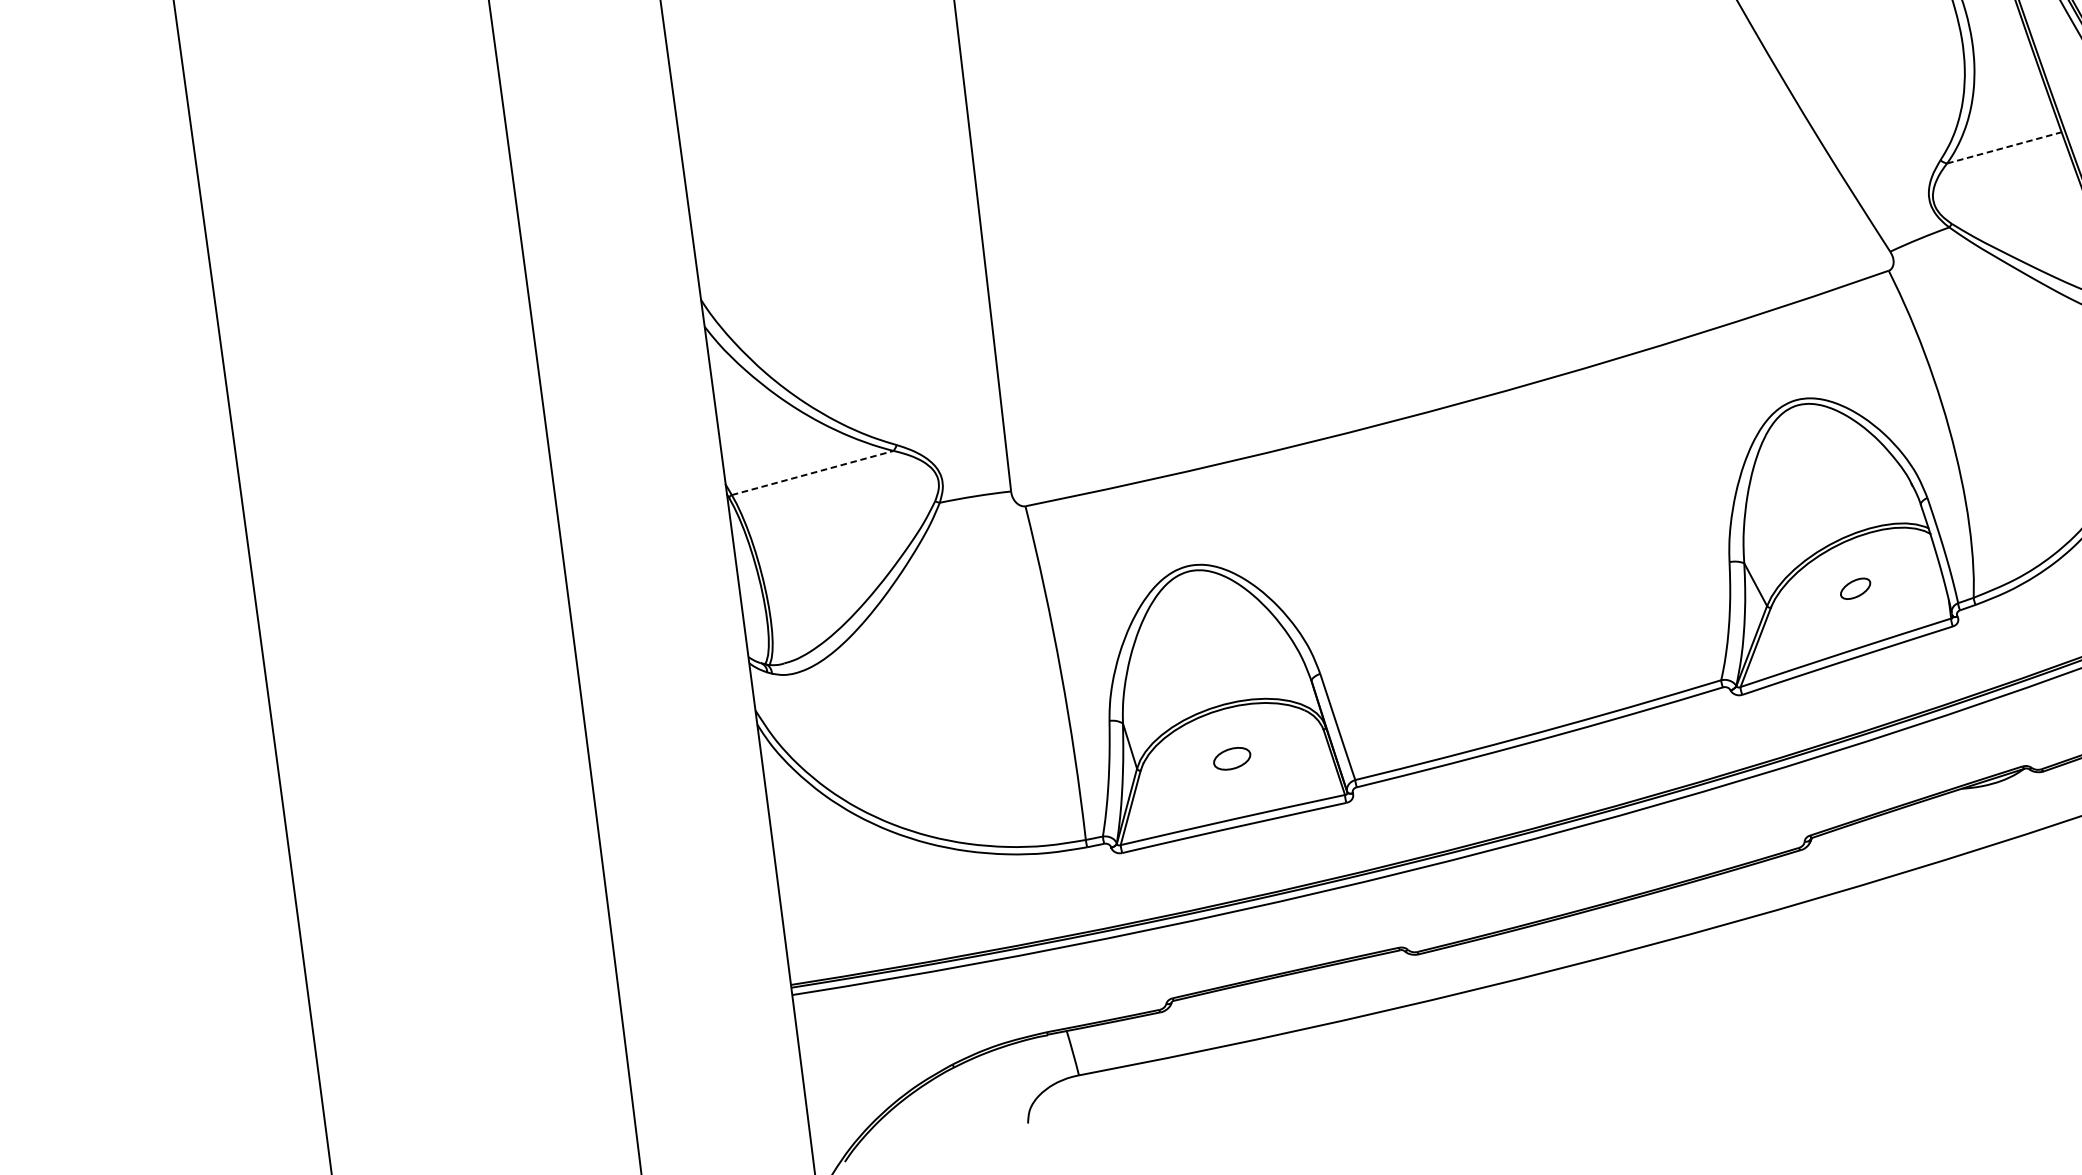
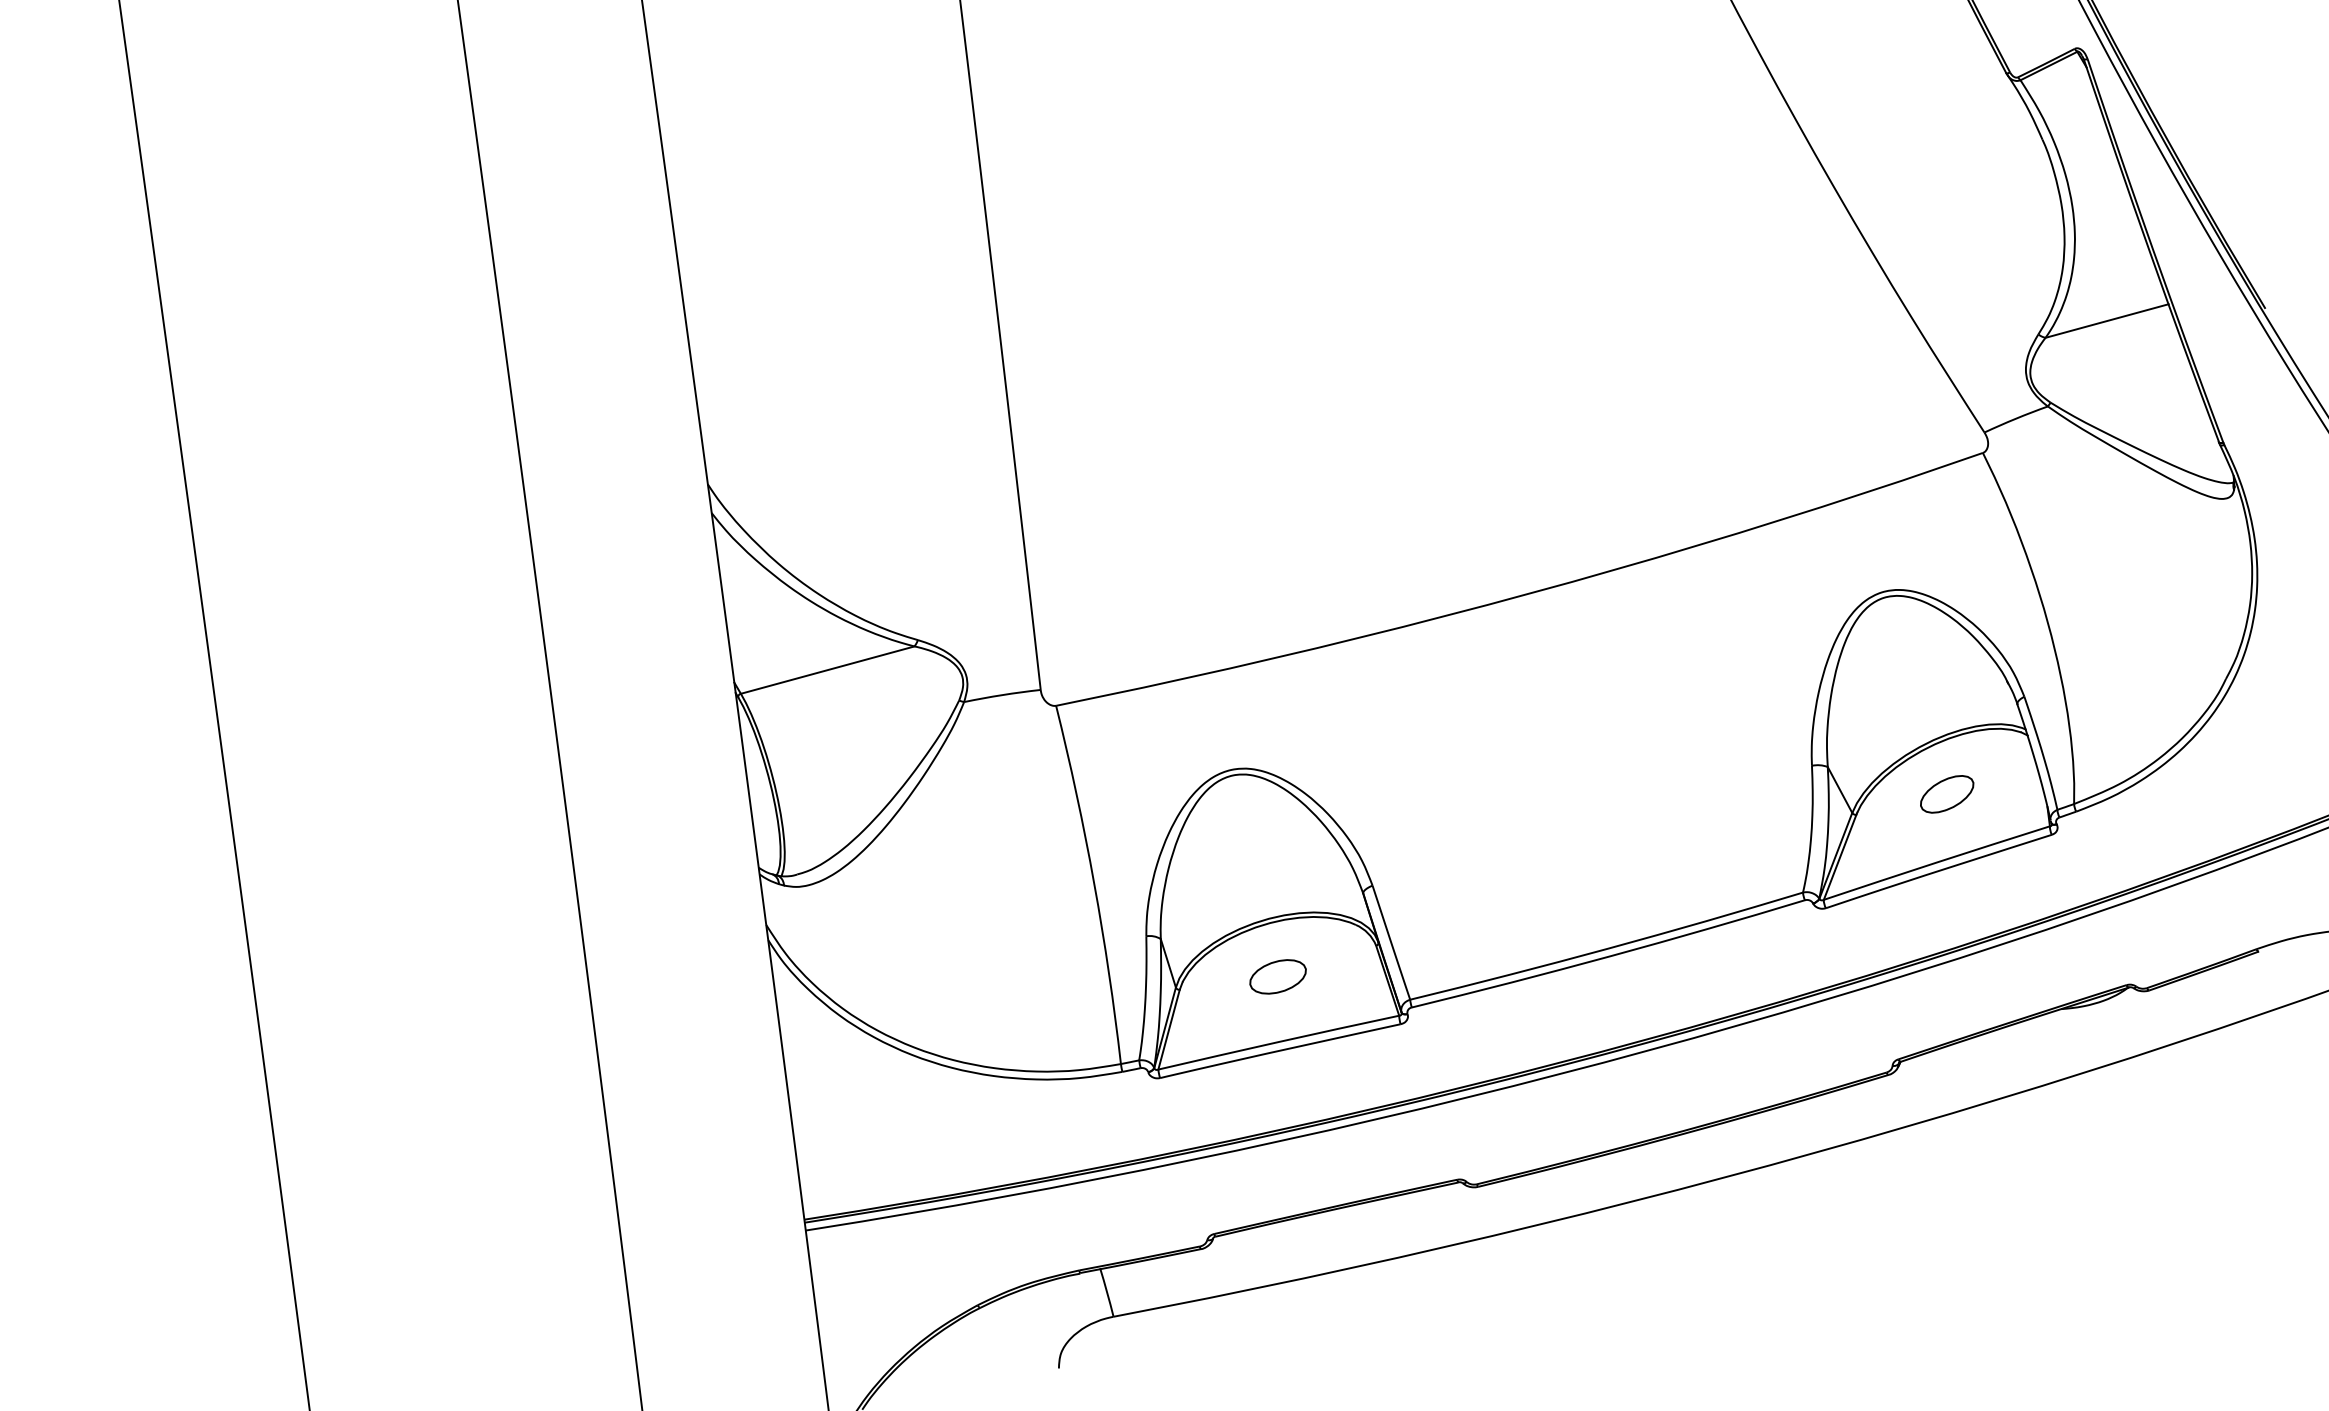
line: (2004, 148) -> (2107, 321), dashed -> solid
line: (812, 473) -> (827, 670), dashed -> solid
part: (1855, 588) -> (1947, 794), size x1.67
part: (1231, 758) -> (1277, 976), size x1.43

